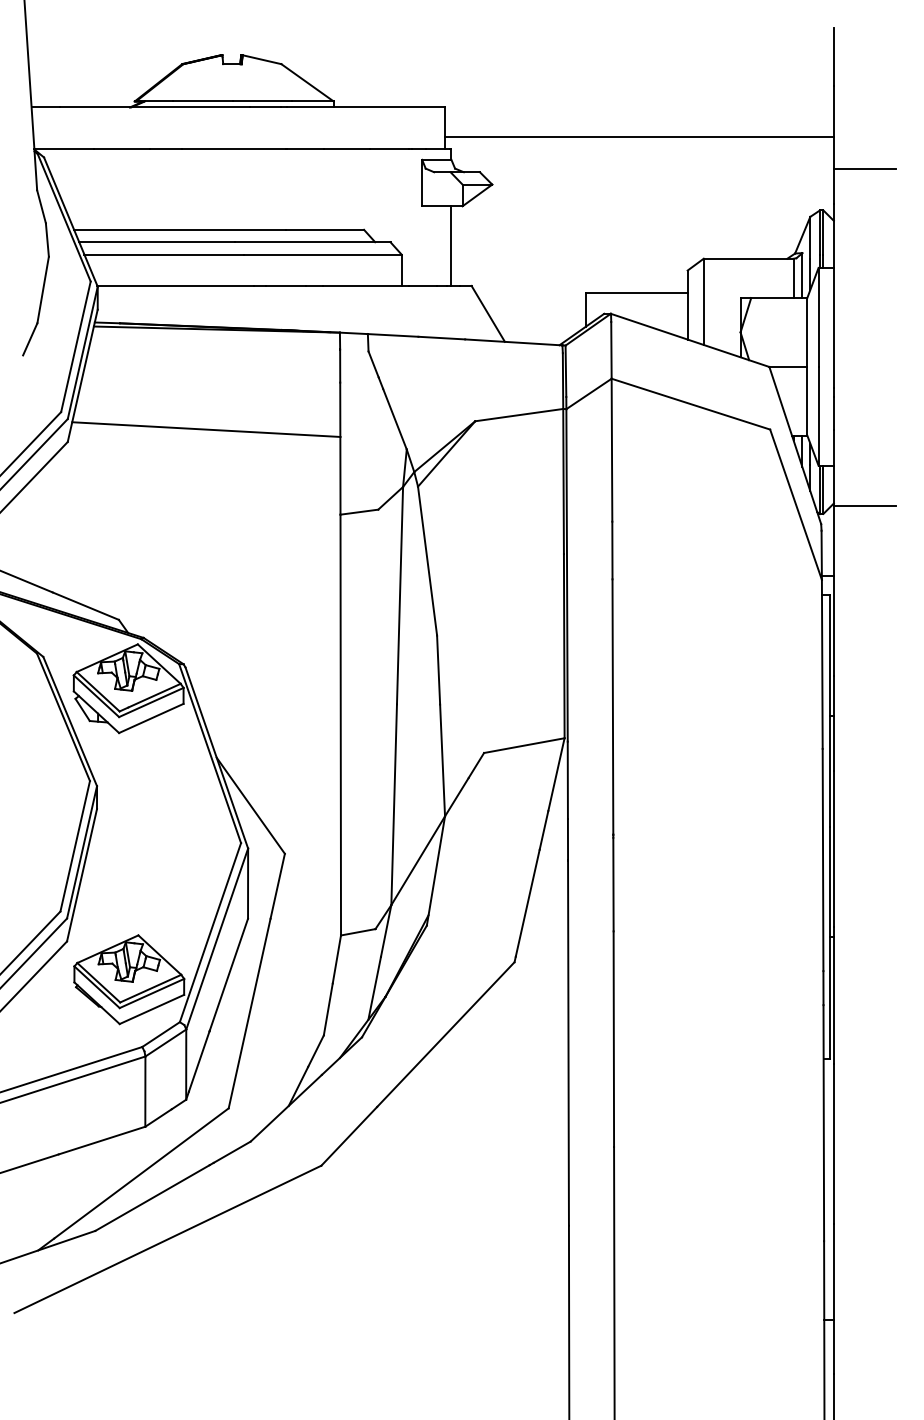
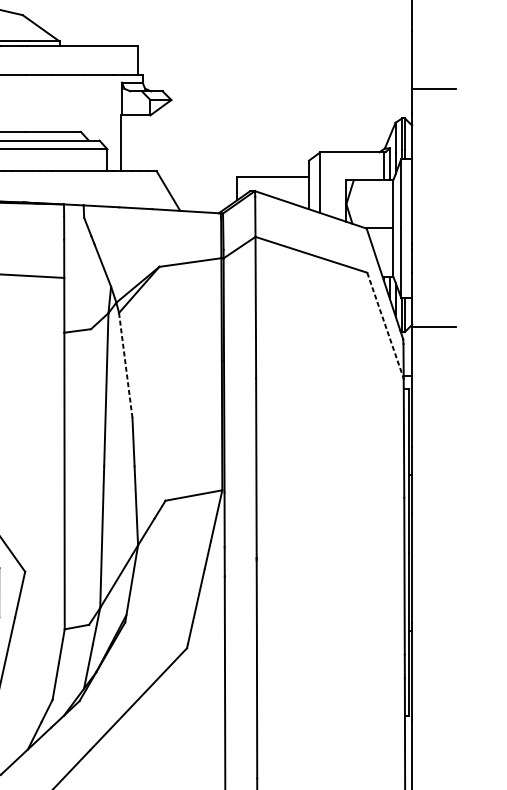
line: (638, 136) -> (274, 66), removed
line: (451, 245) -> (120, 142), moved
line: (796, 505) -> (385, 326), solid -> dashed
line: (427, 560) -> (125, 365), solid -> dashed

